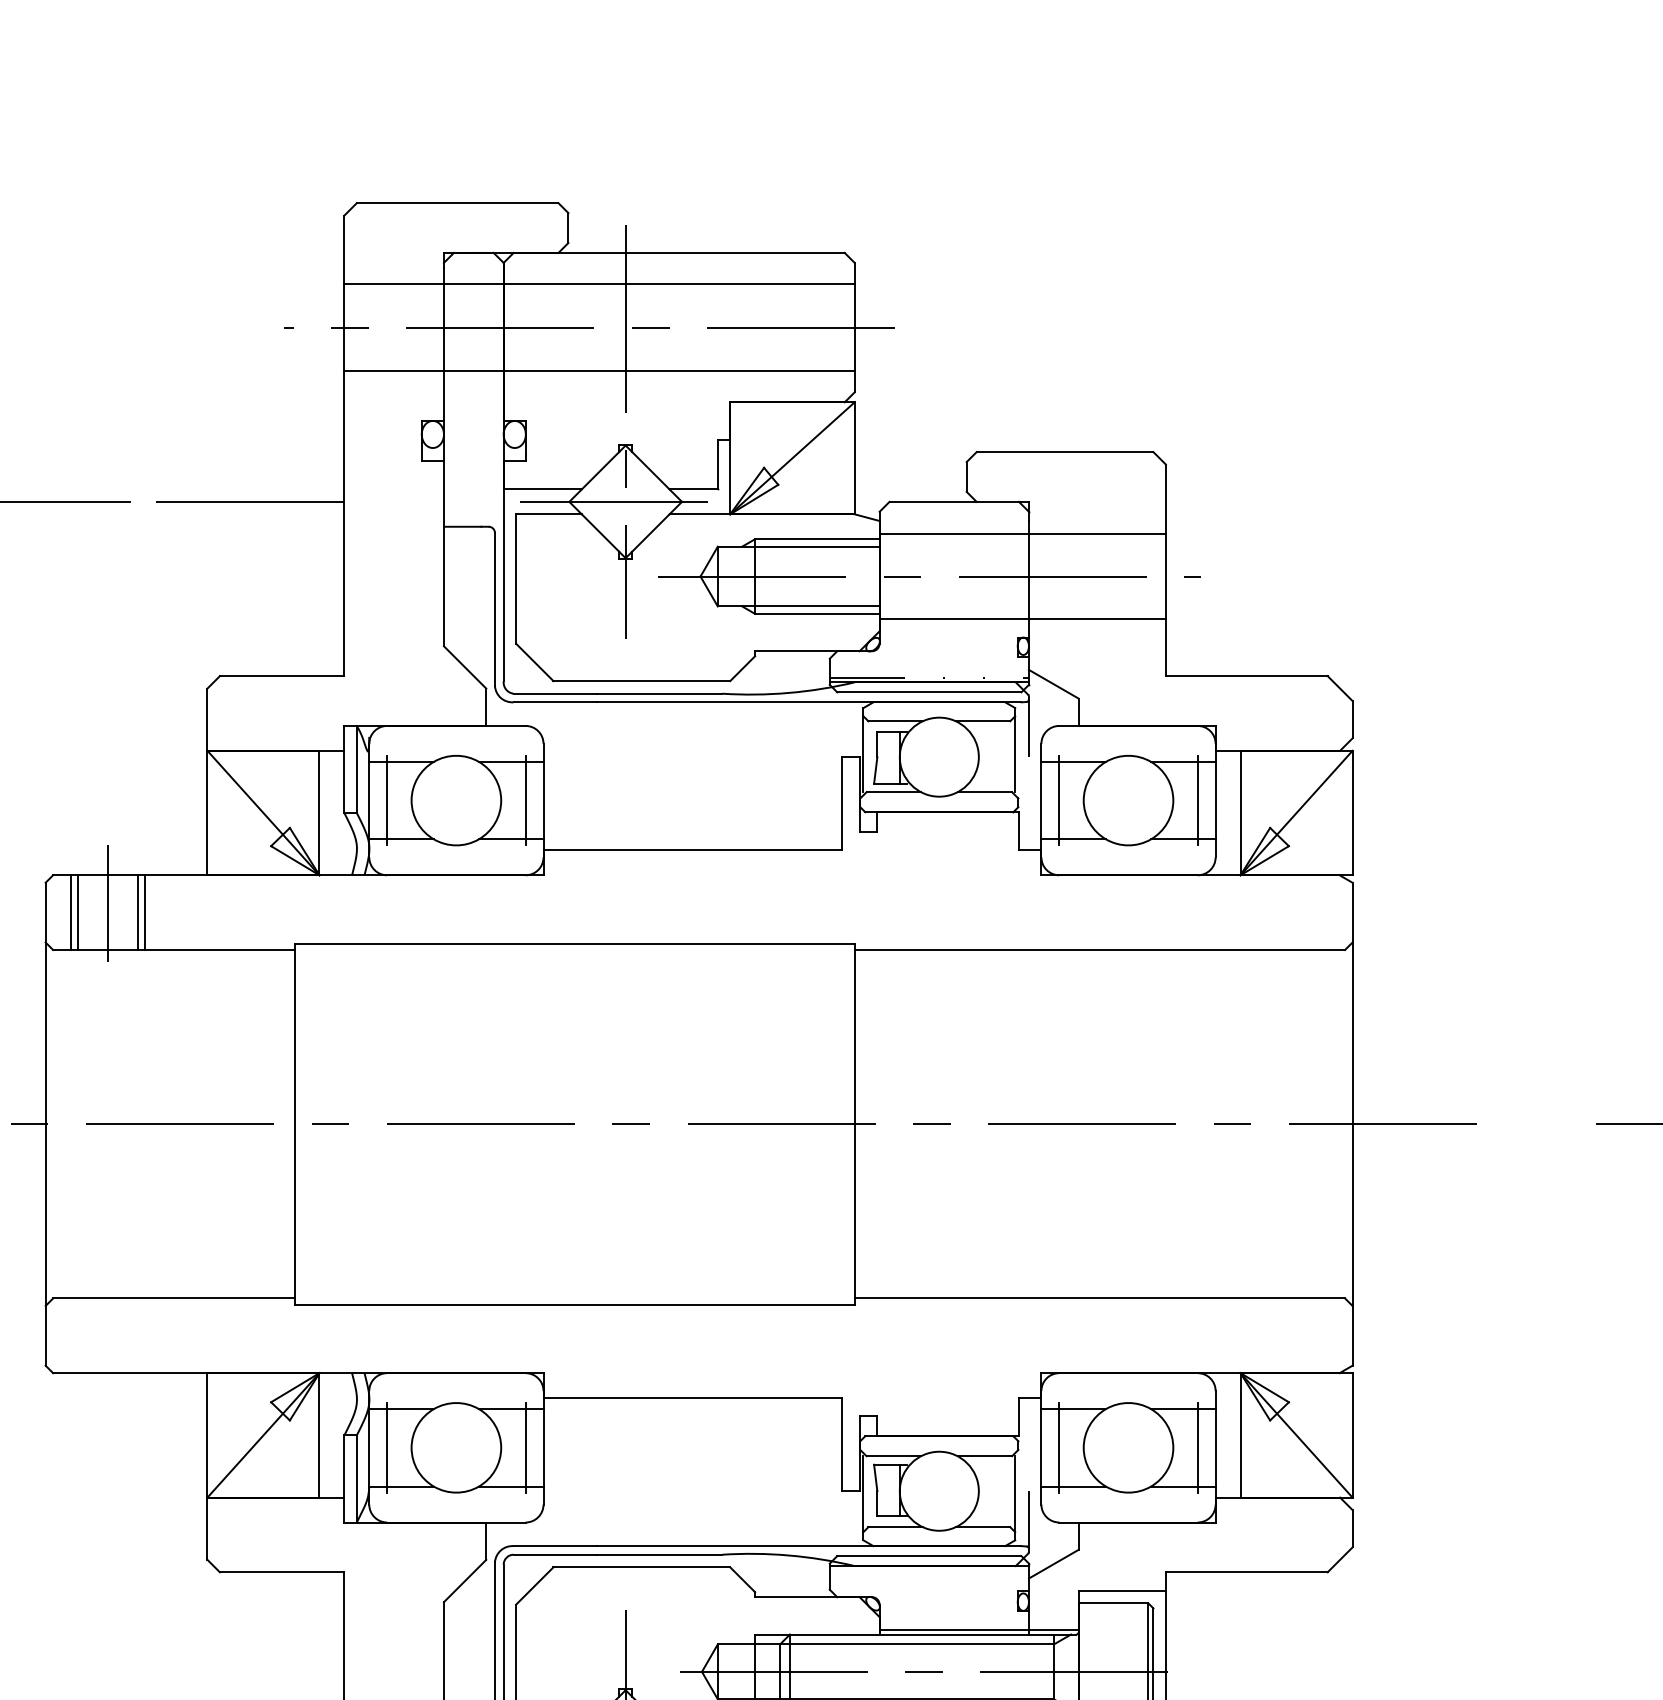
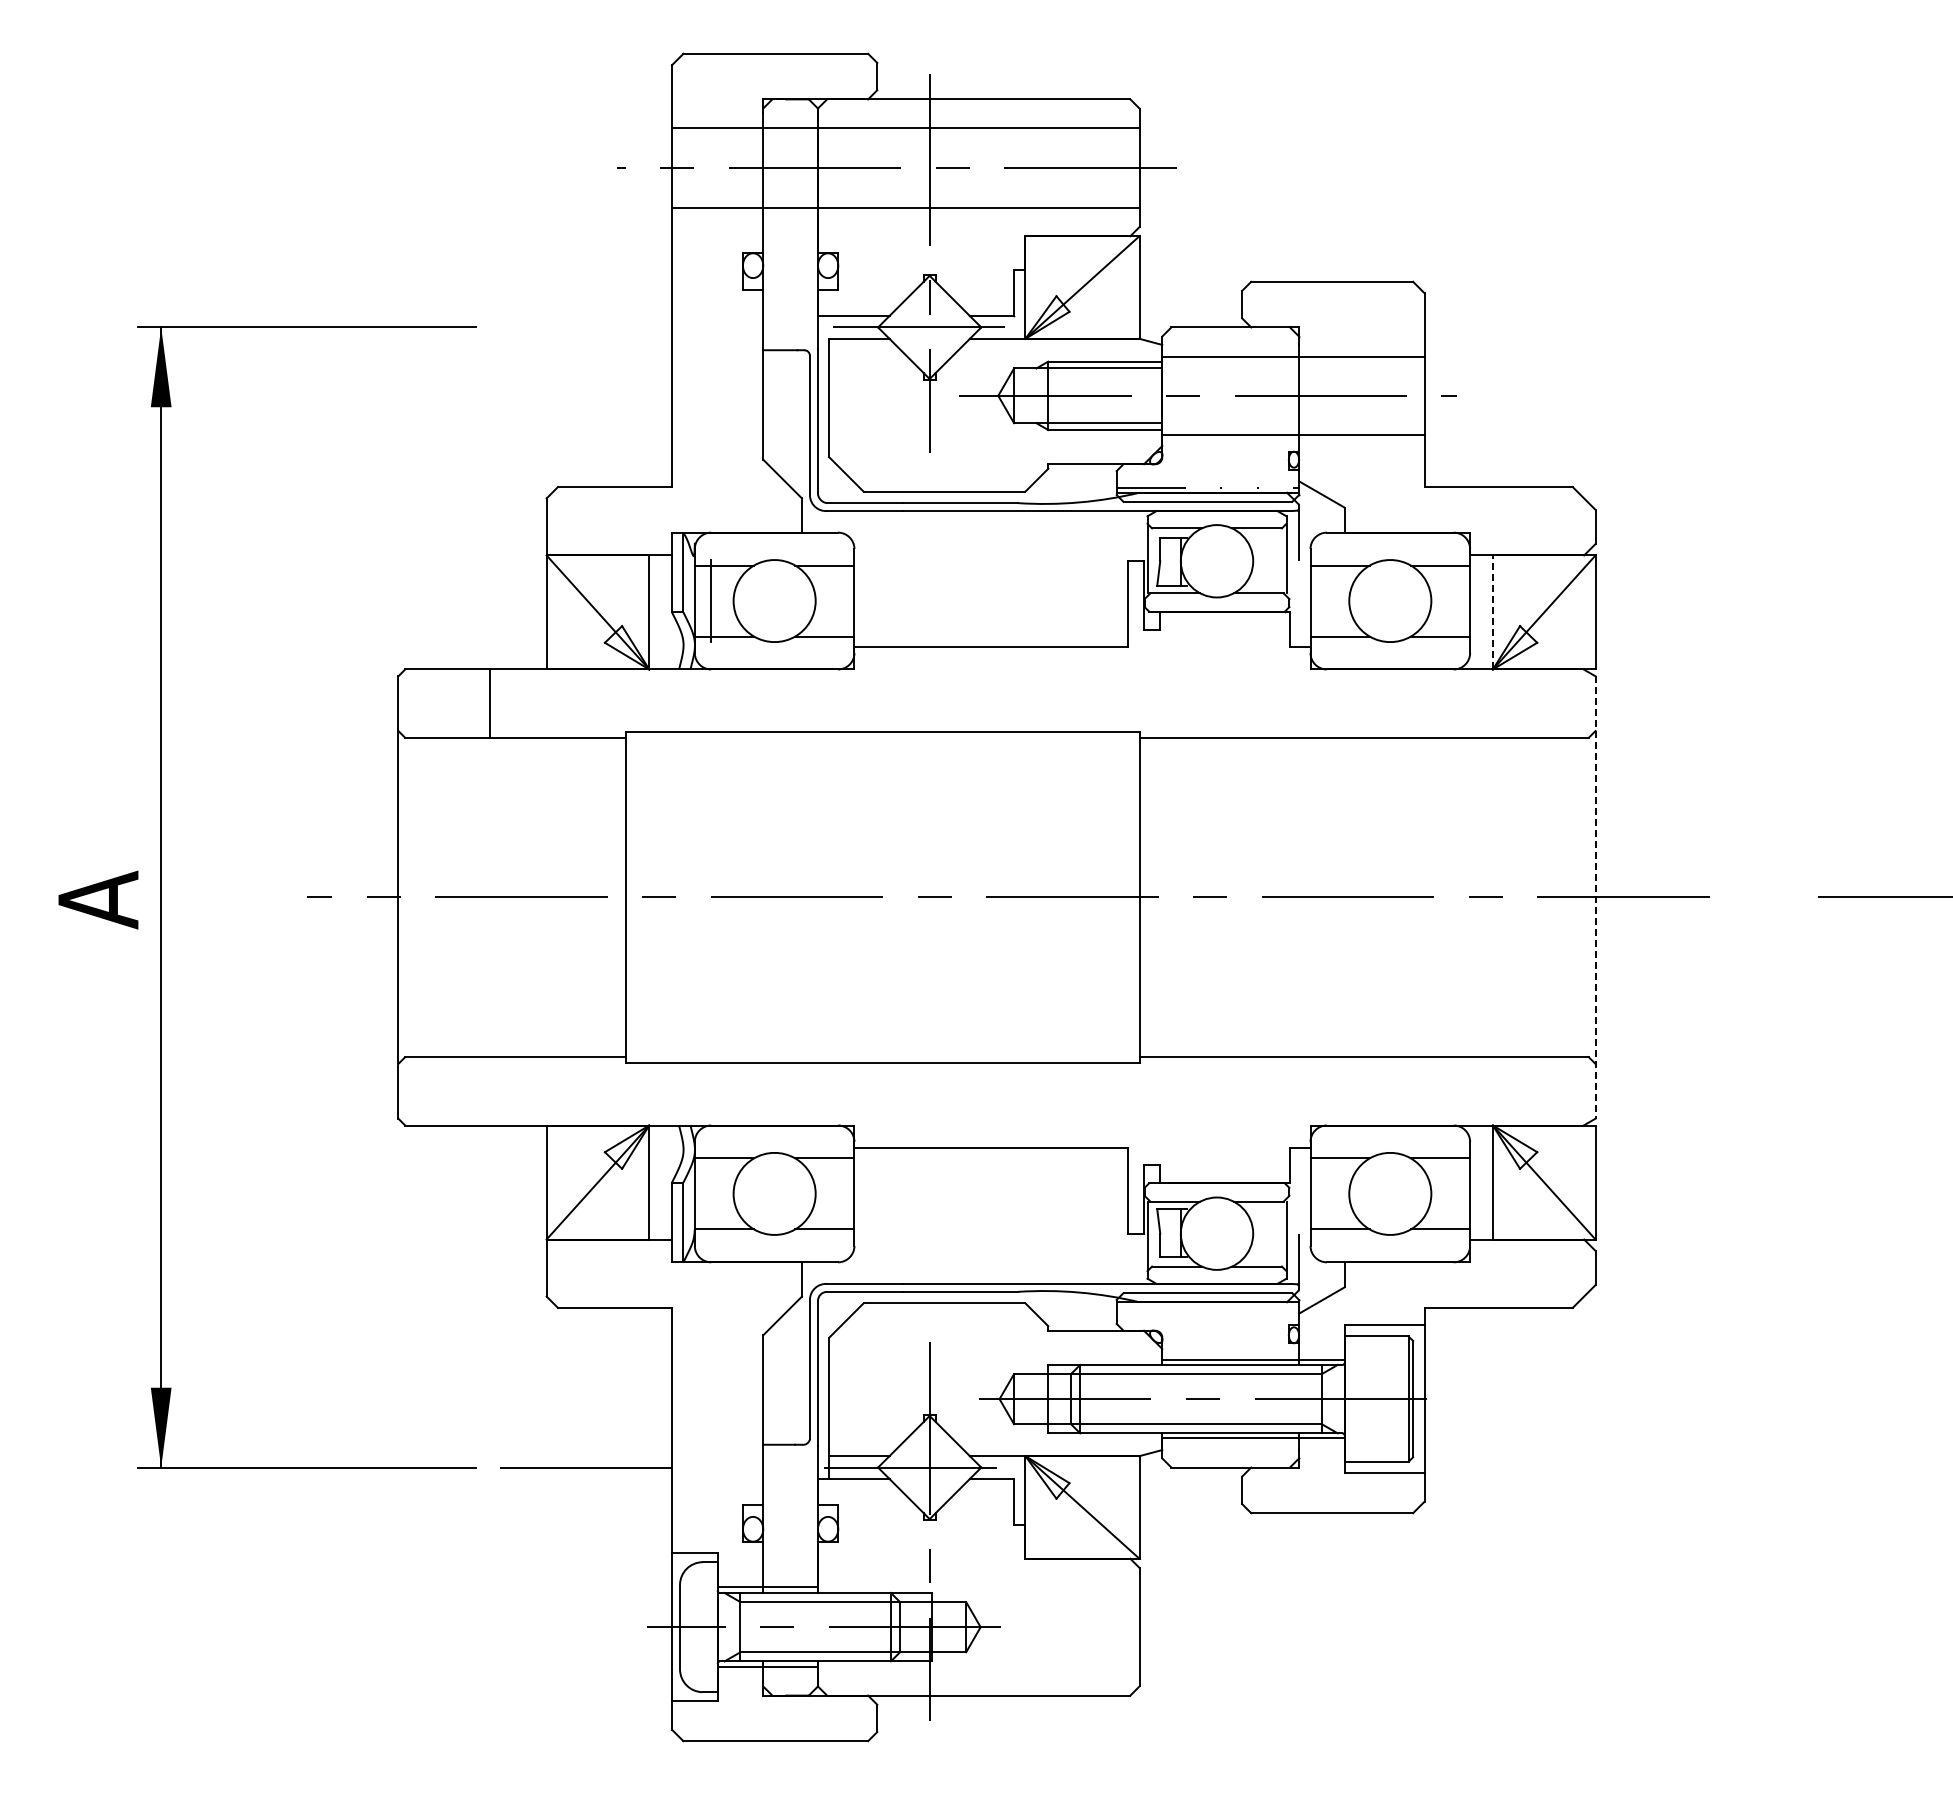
line: (249, 501) -> (585, 327), removed
line: (526, 801) -> (838, 601), removed
line: (1058, 801) -> (1326, 601), removed
line: (1198, 801) -> (1454, 601), removed
line: (1240, 811) -> (1492, 611), solid -> dashed
line: (107, 903) -> (455, 695), removed
line: (70, 912) -> (421, 703), removed
line: (78, 912) -> (428, 703), removed
line: (137, 912) -> (482, 703), removed
line: (1352, 1124) -> (1595, 897), solid -> dashed
line: (386, 1447) -> (710, 1193), removed
line: (526, 1447) -> (838, 1193), removed
line: (1058, 1447) -> (1326, 1193), removed
line: (1198, 1447) -> (1454, 1193), removed

